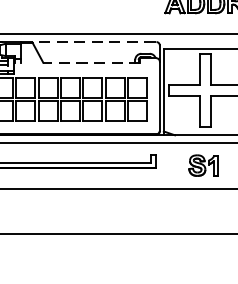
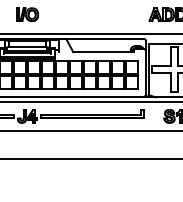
line: (90, 42) -> (102, 39), dashed -> solid
line: (91, 61) -> (103, 51), dashed -> solid

